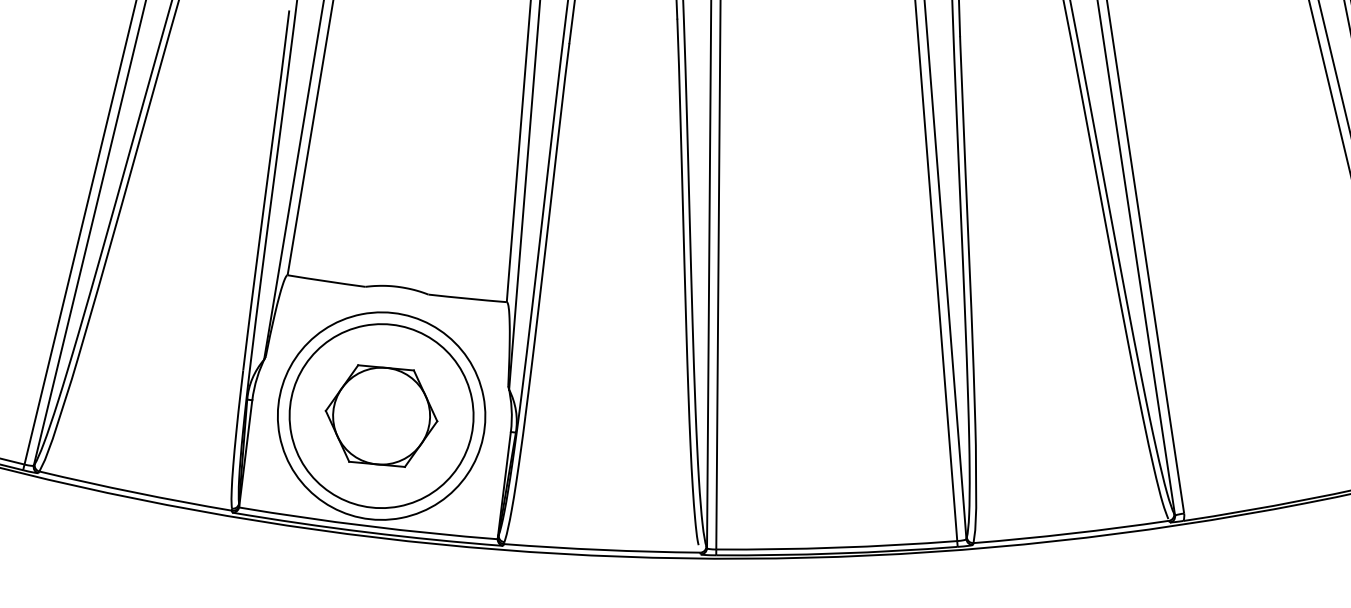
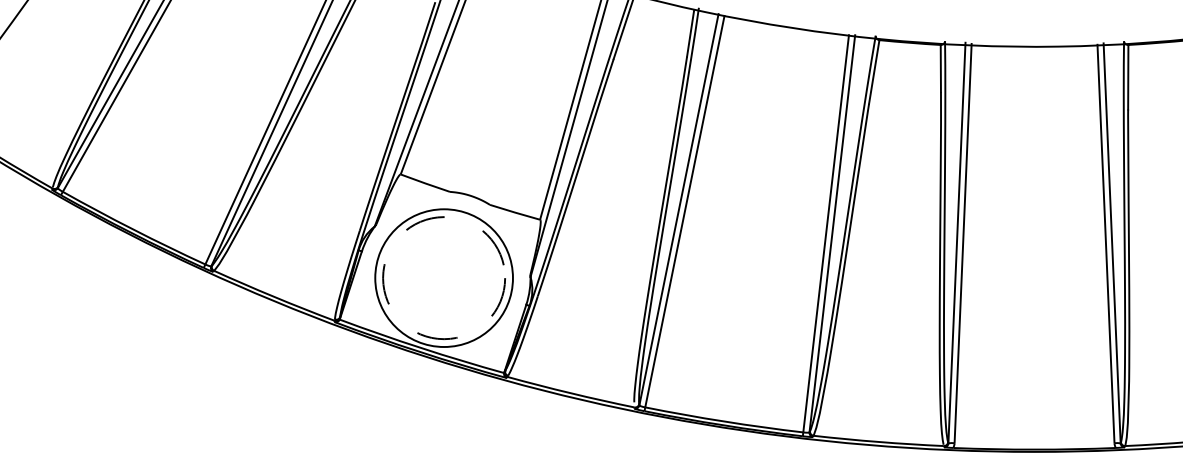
part: (380, 416) -> (443, 278), removed
circle: (382, 416) -> (444, 278), solid -> dashed

